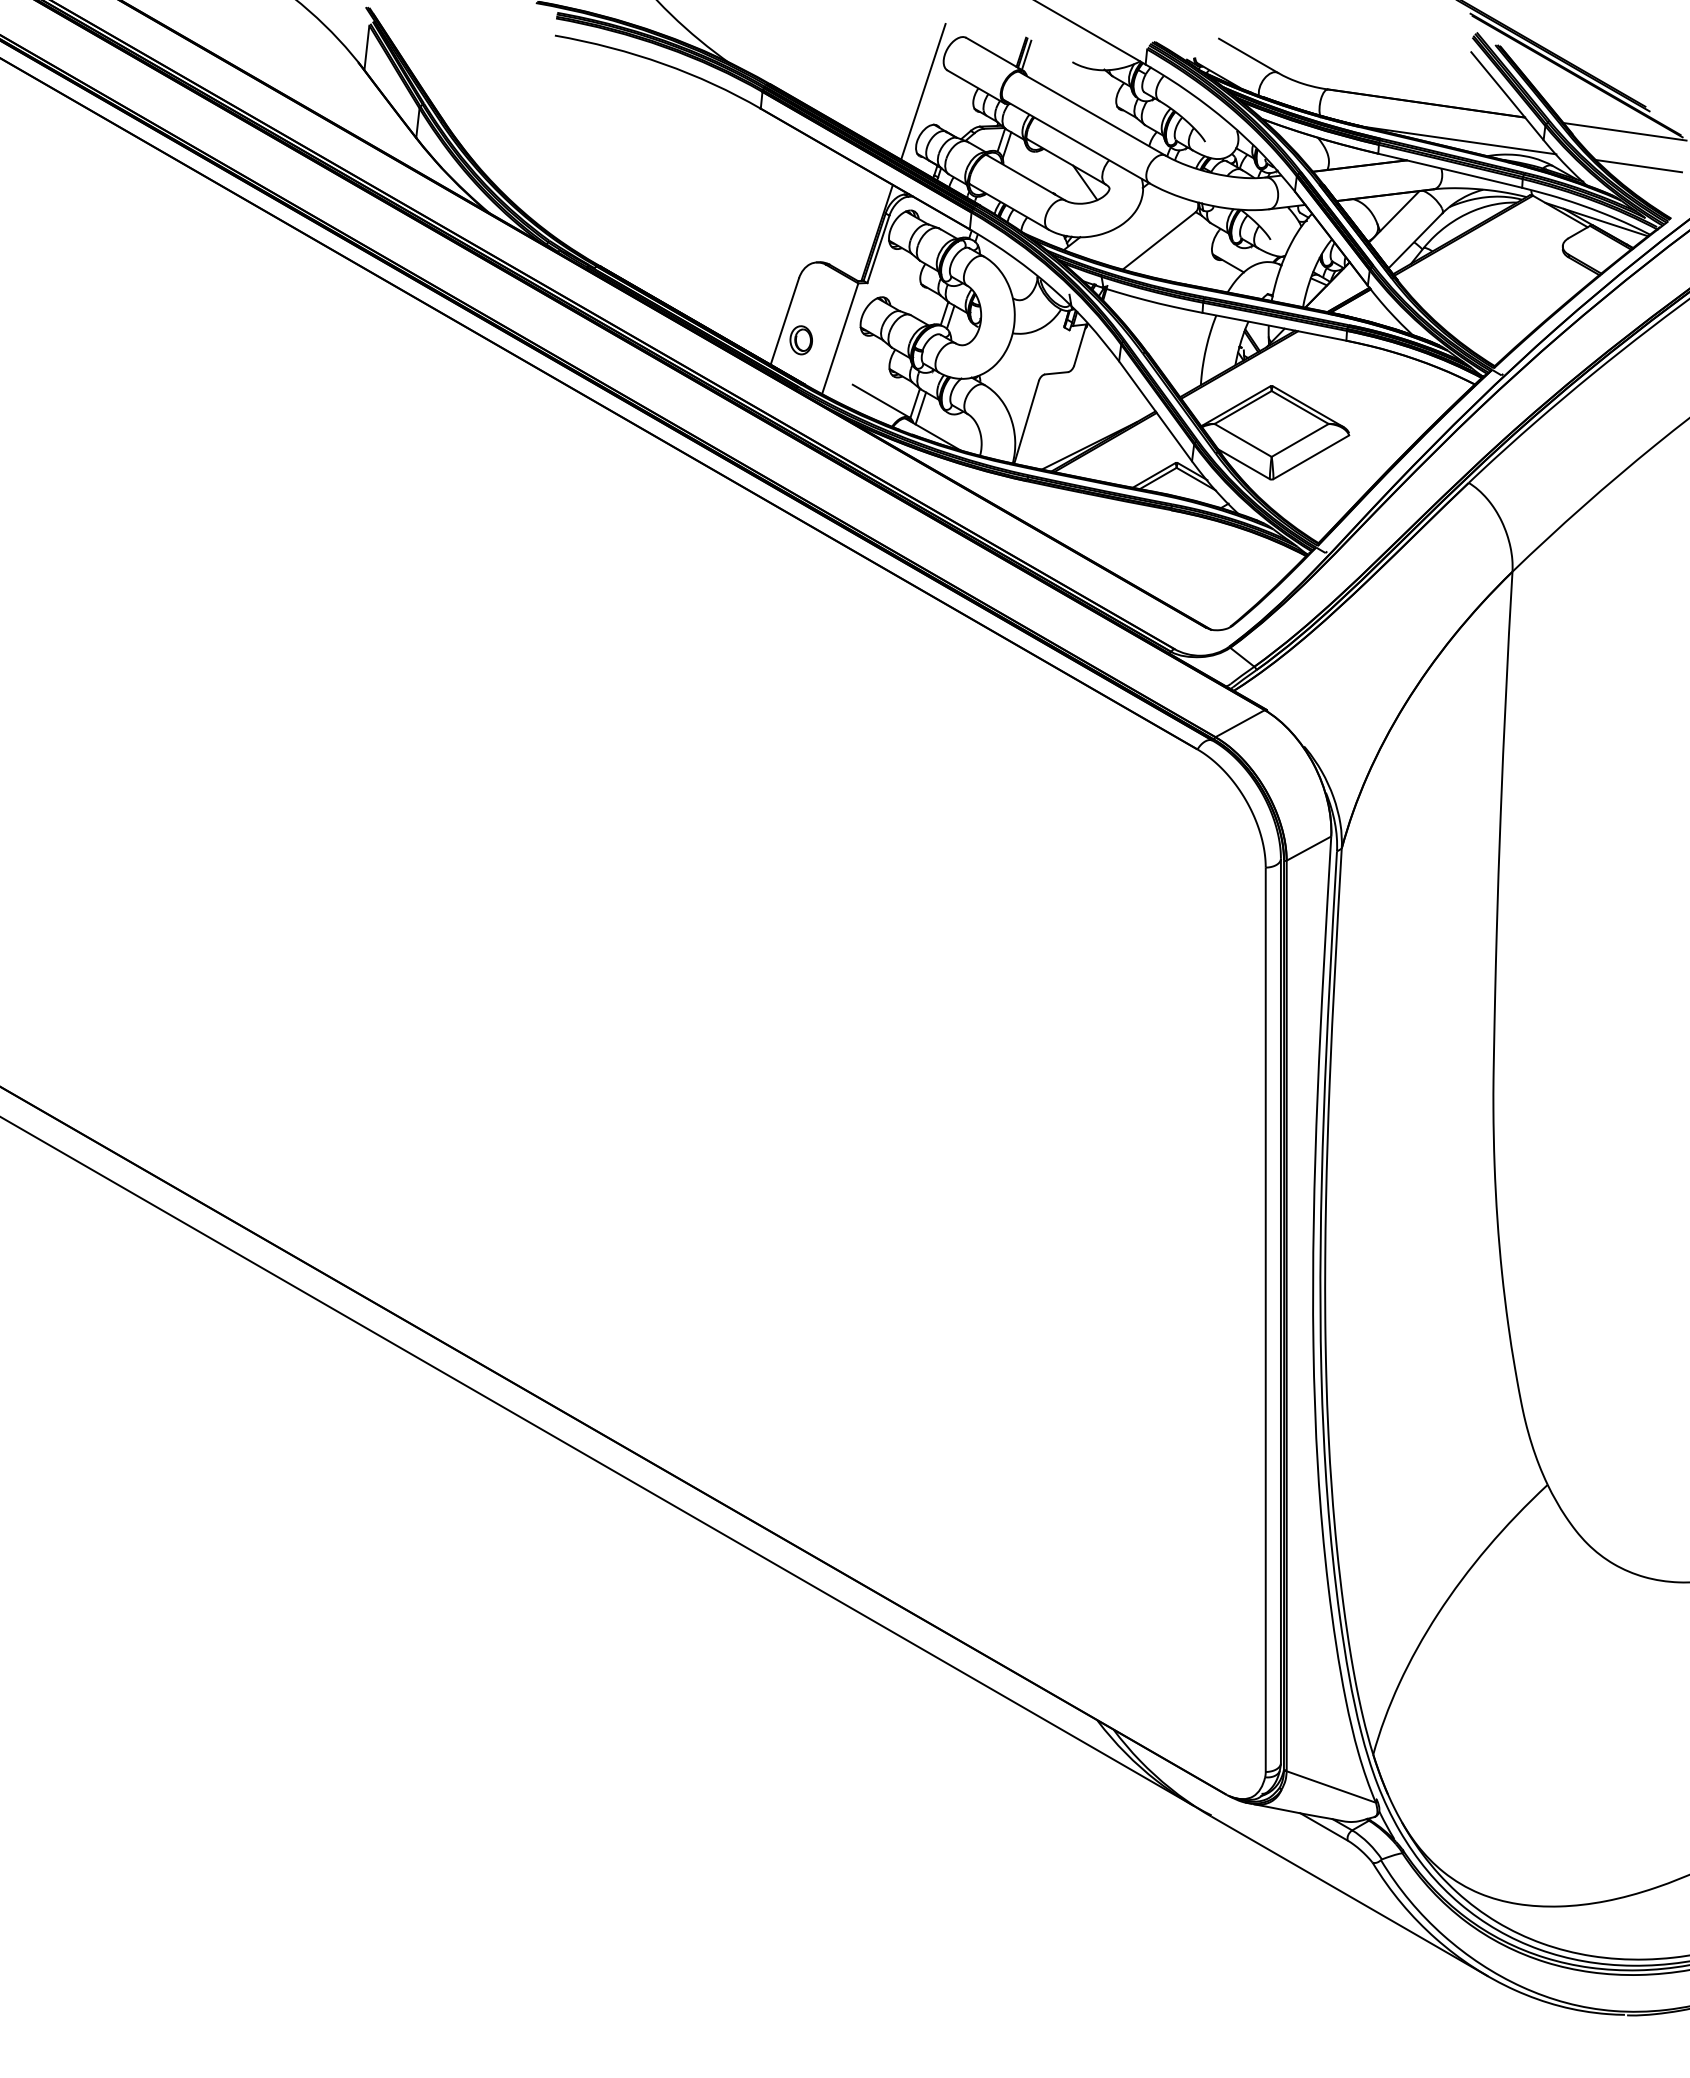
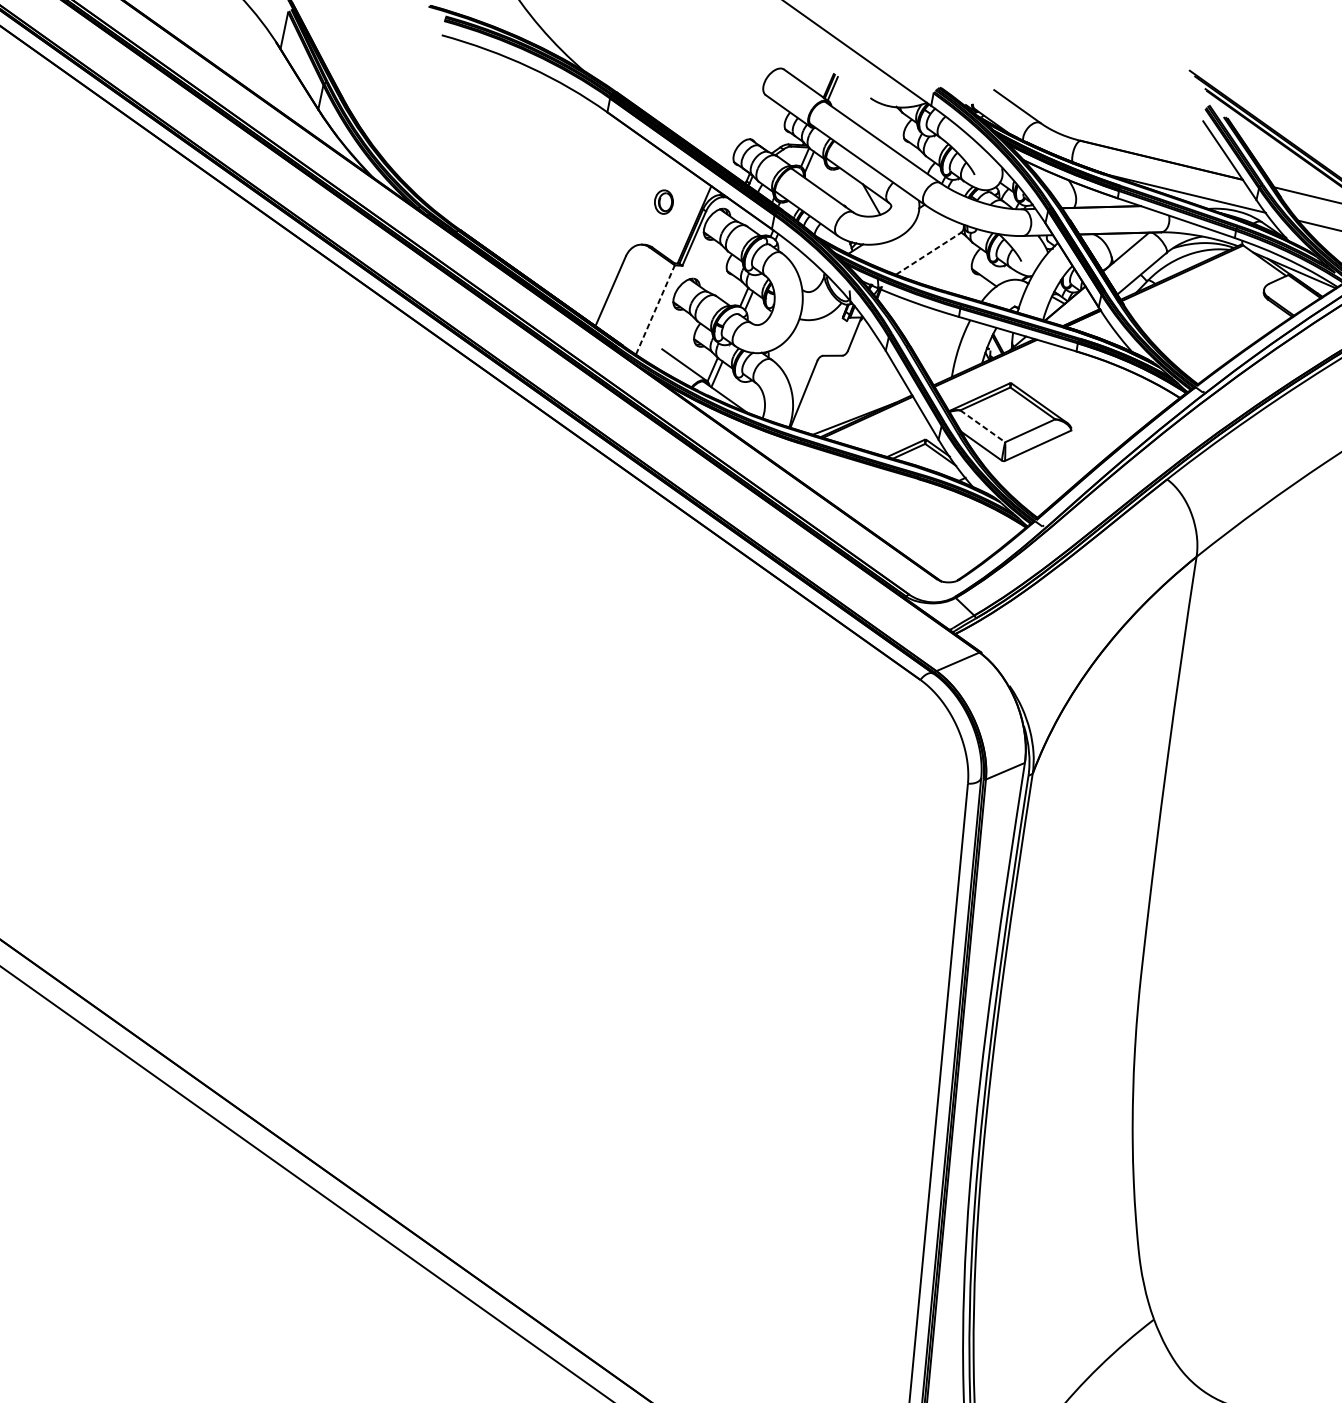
line: (923, 91) -> (744, 110), removed
line: (1159, 240) -> (928, 253), solid -> dashed
line: (840, 338) -> (655, 309), solid -> dashed
part: (800, 340) -> (663, 202), moved
line: (1243, 440) -> (983, 426), solid -> dashed

